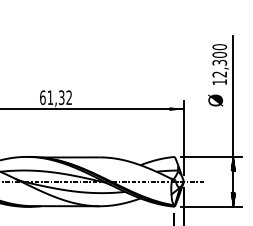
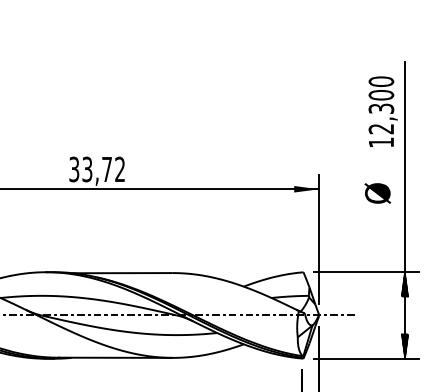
text: (52, 97) -> (91, 169), 61,32 -> 33,72
text: (215, 100) -> (377, 193), moved

